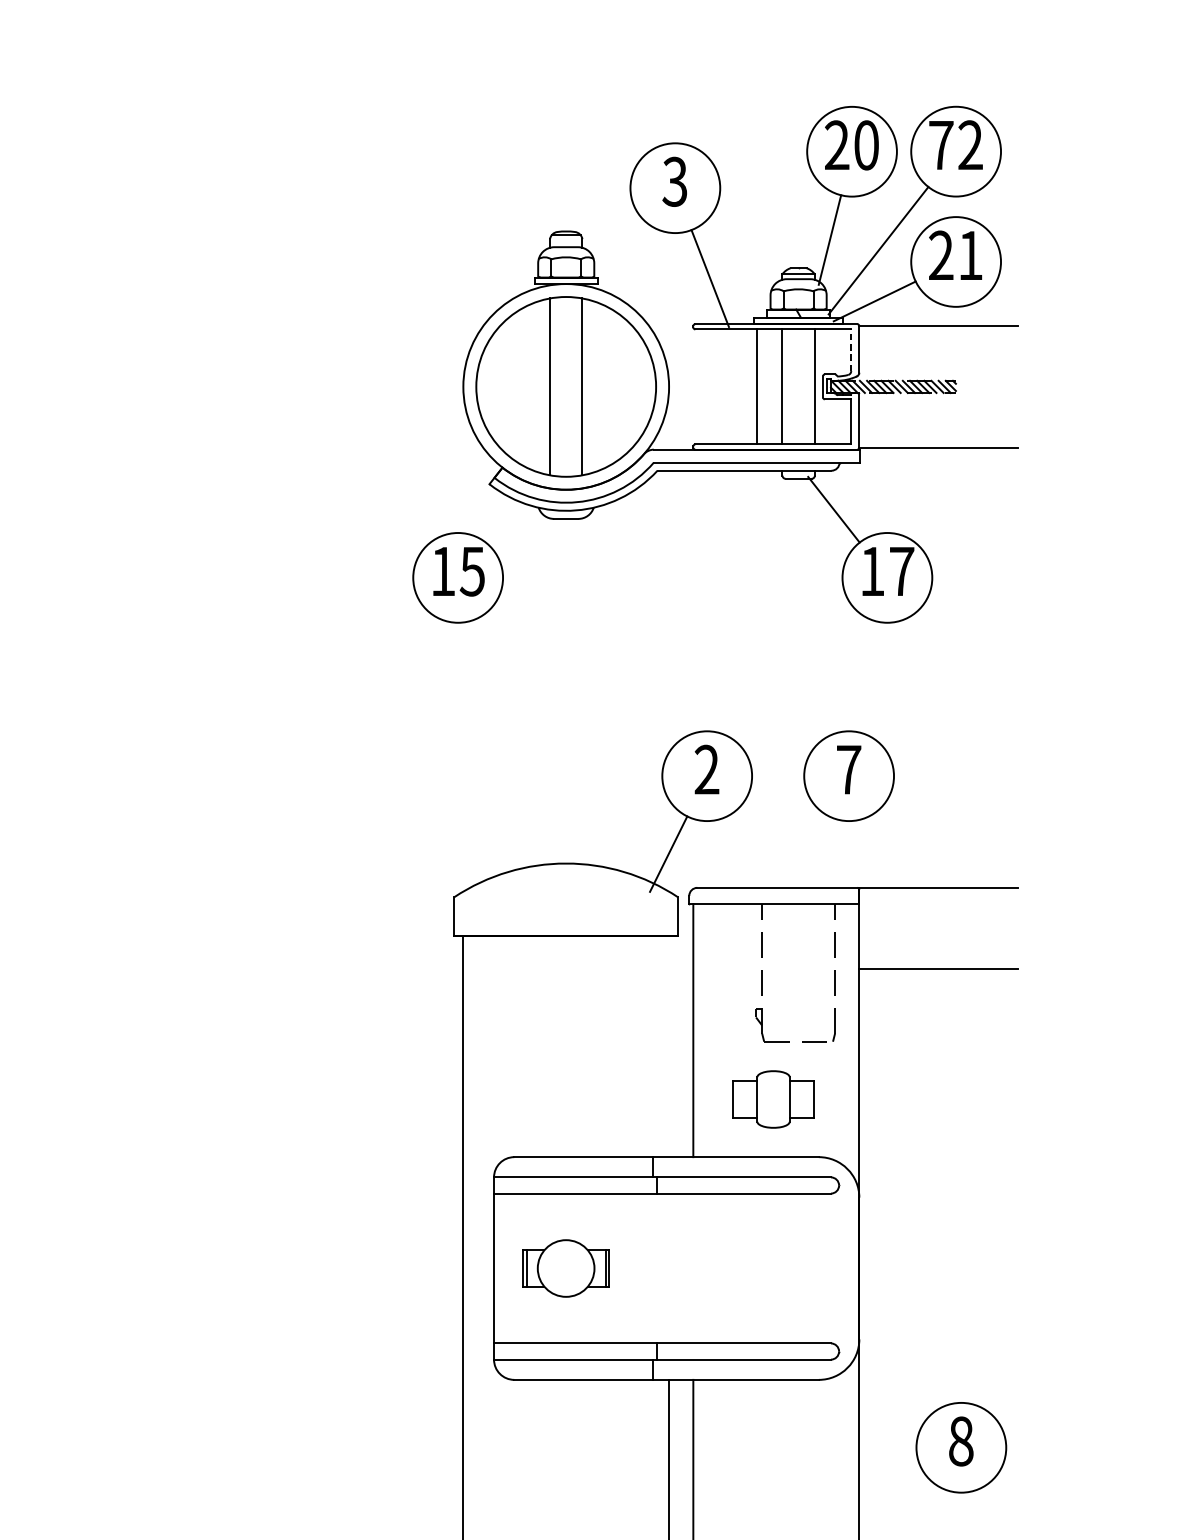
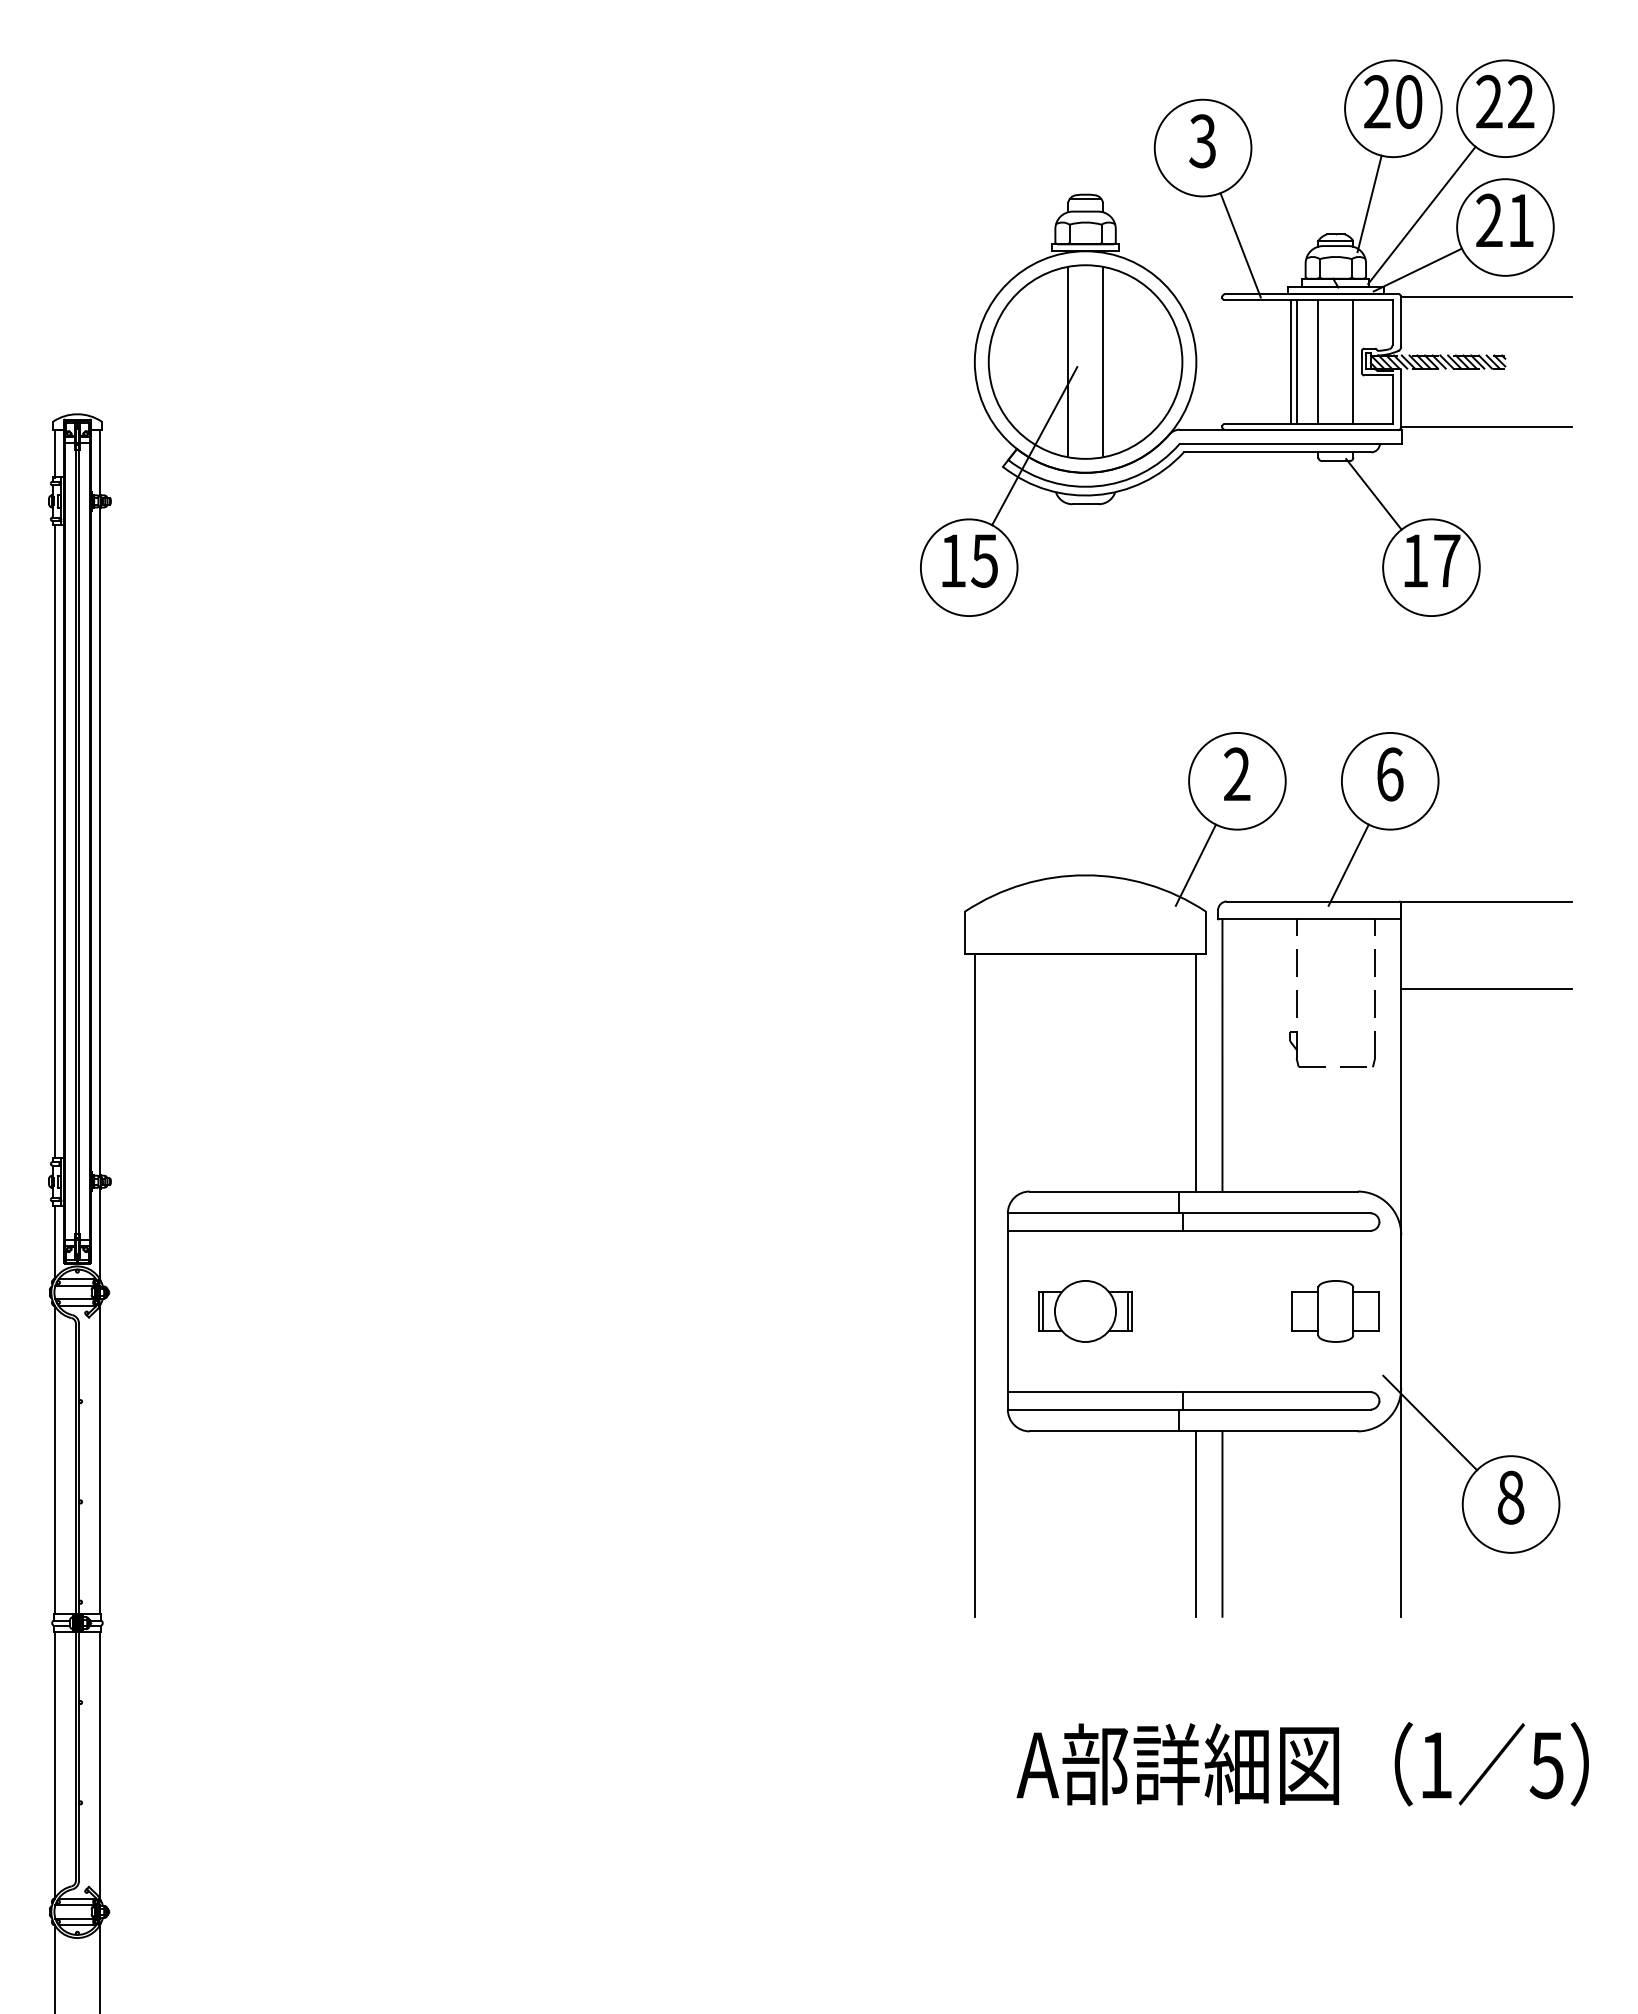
text: (941, 144) -> (1489, 101), 72 -> 22
line: (851, 350) -> (1392, 322), dashed -> solid
line: (762, 387) -> (1296, 362), added
line: (518, 465) -> (1034, 446), added
text: (849, 769) -> (1390, 774), 7 -> 6
line: (810, 853) -> (1348, 864), added
line: (669, 1046) -> (1196, 1072), added
part: (773, 1099) -> (1335, 1311), moved
line: (886, 1371) -> (1430, 1422), added

